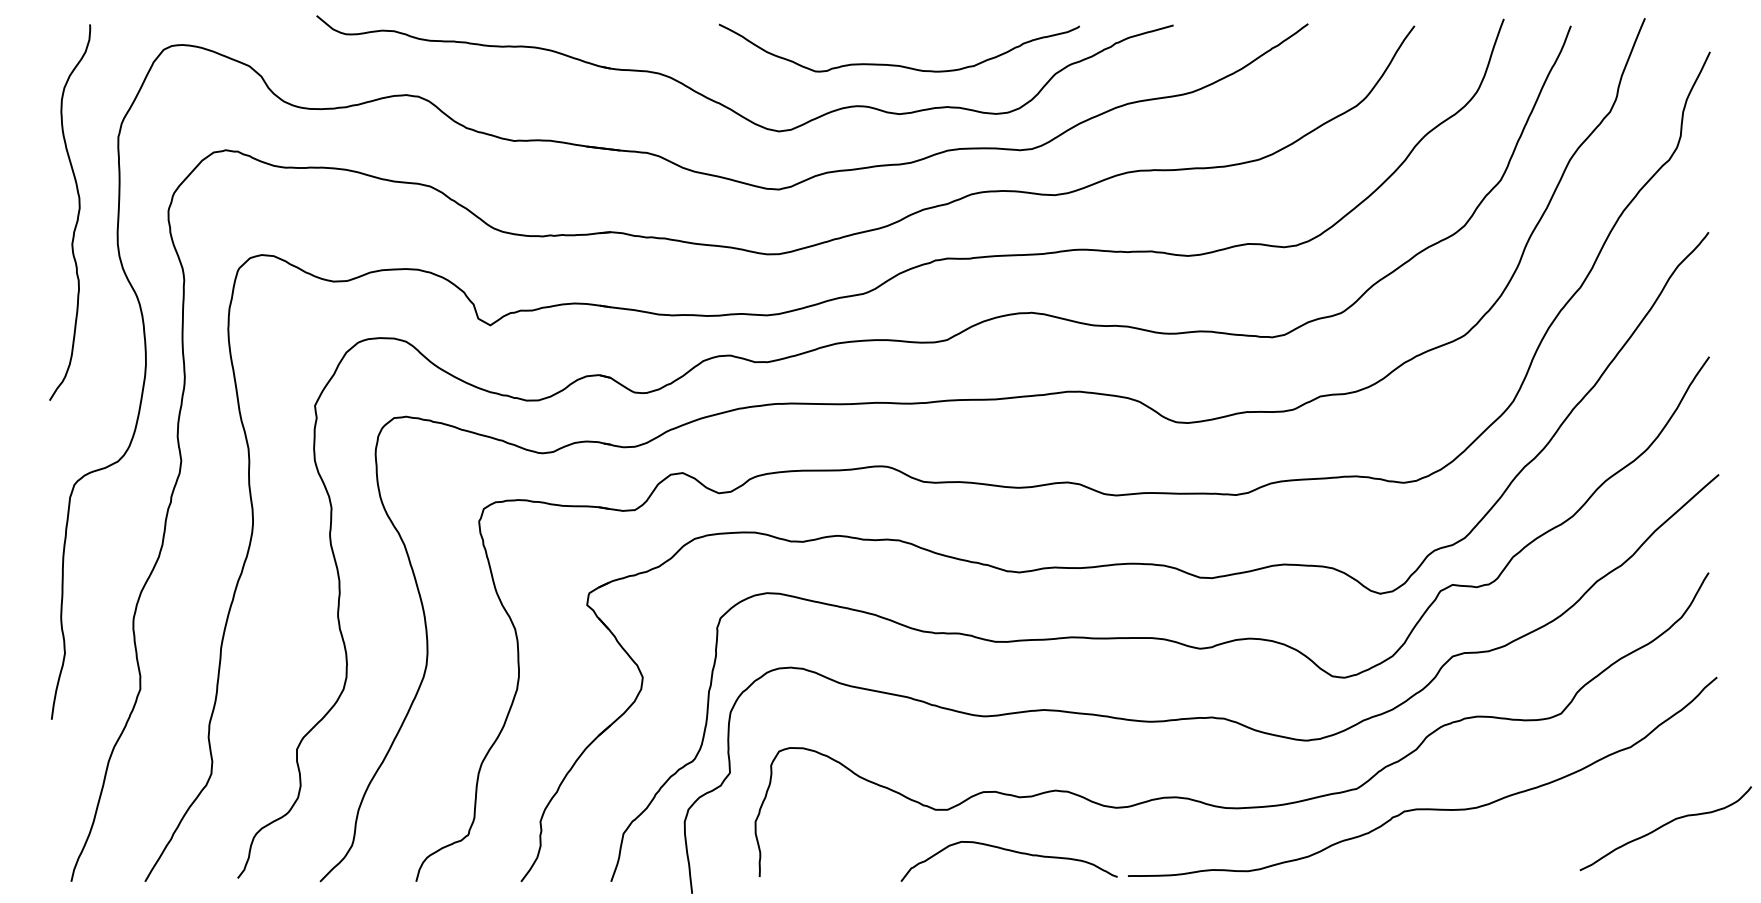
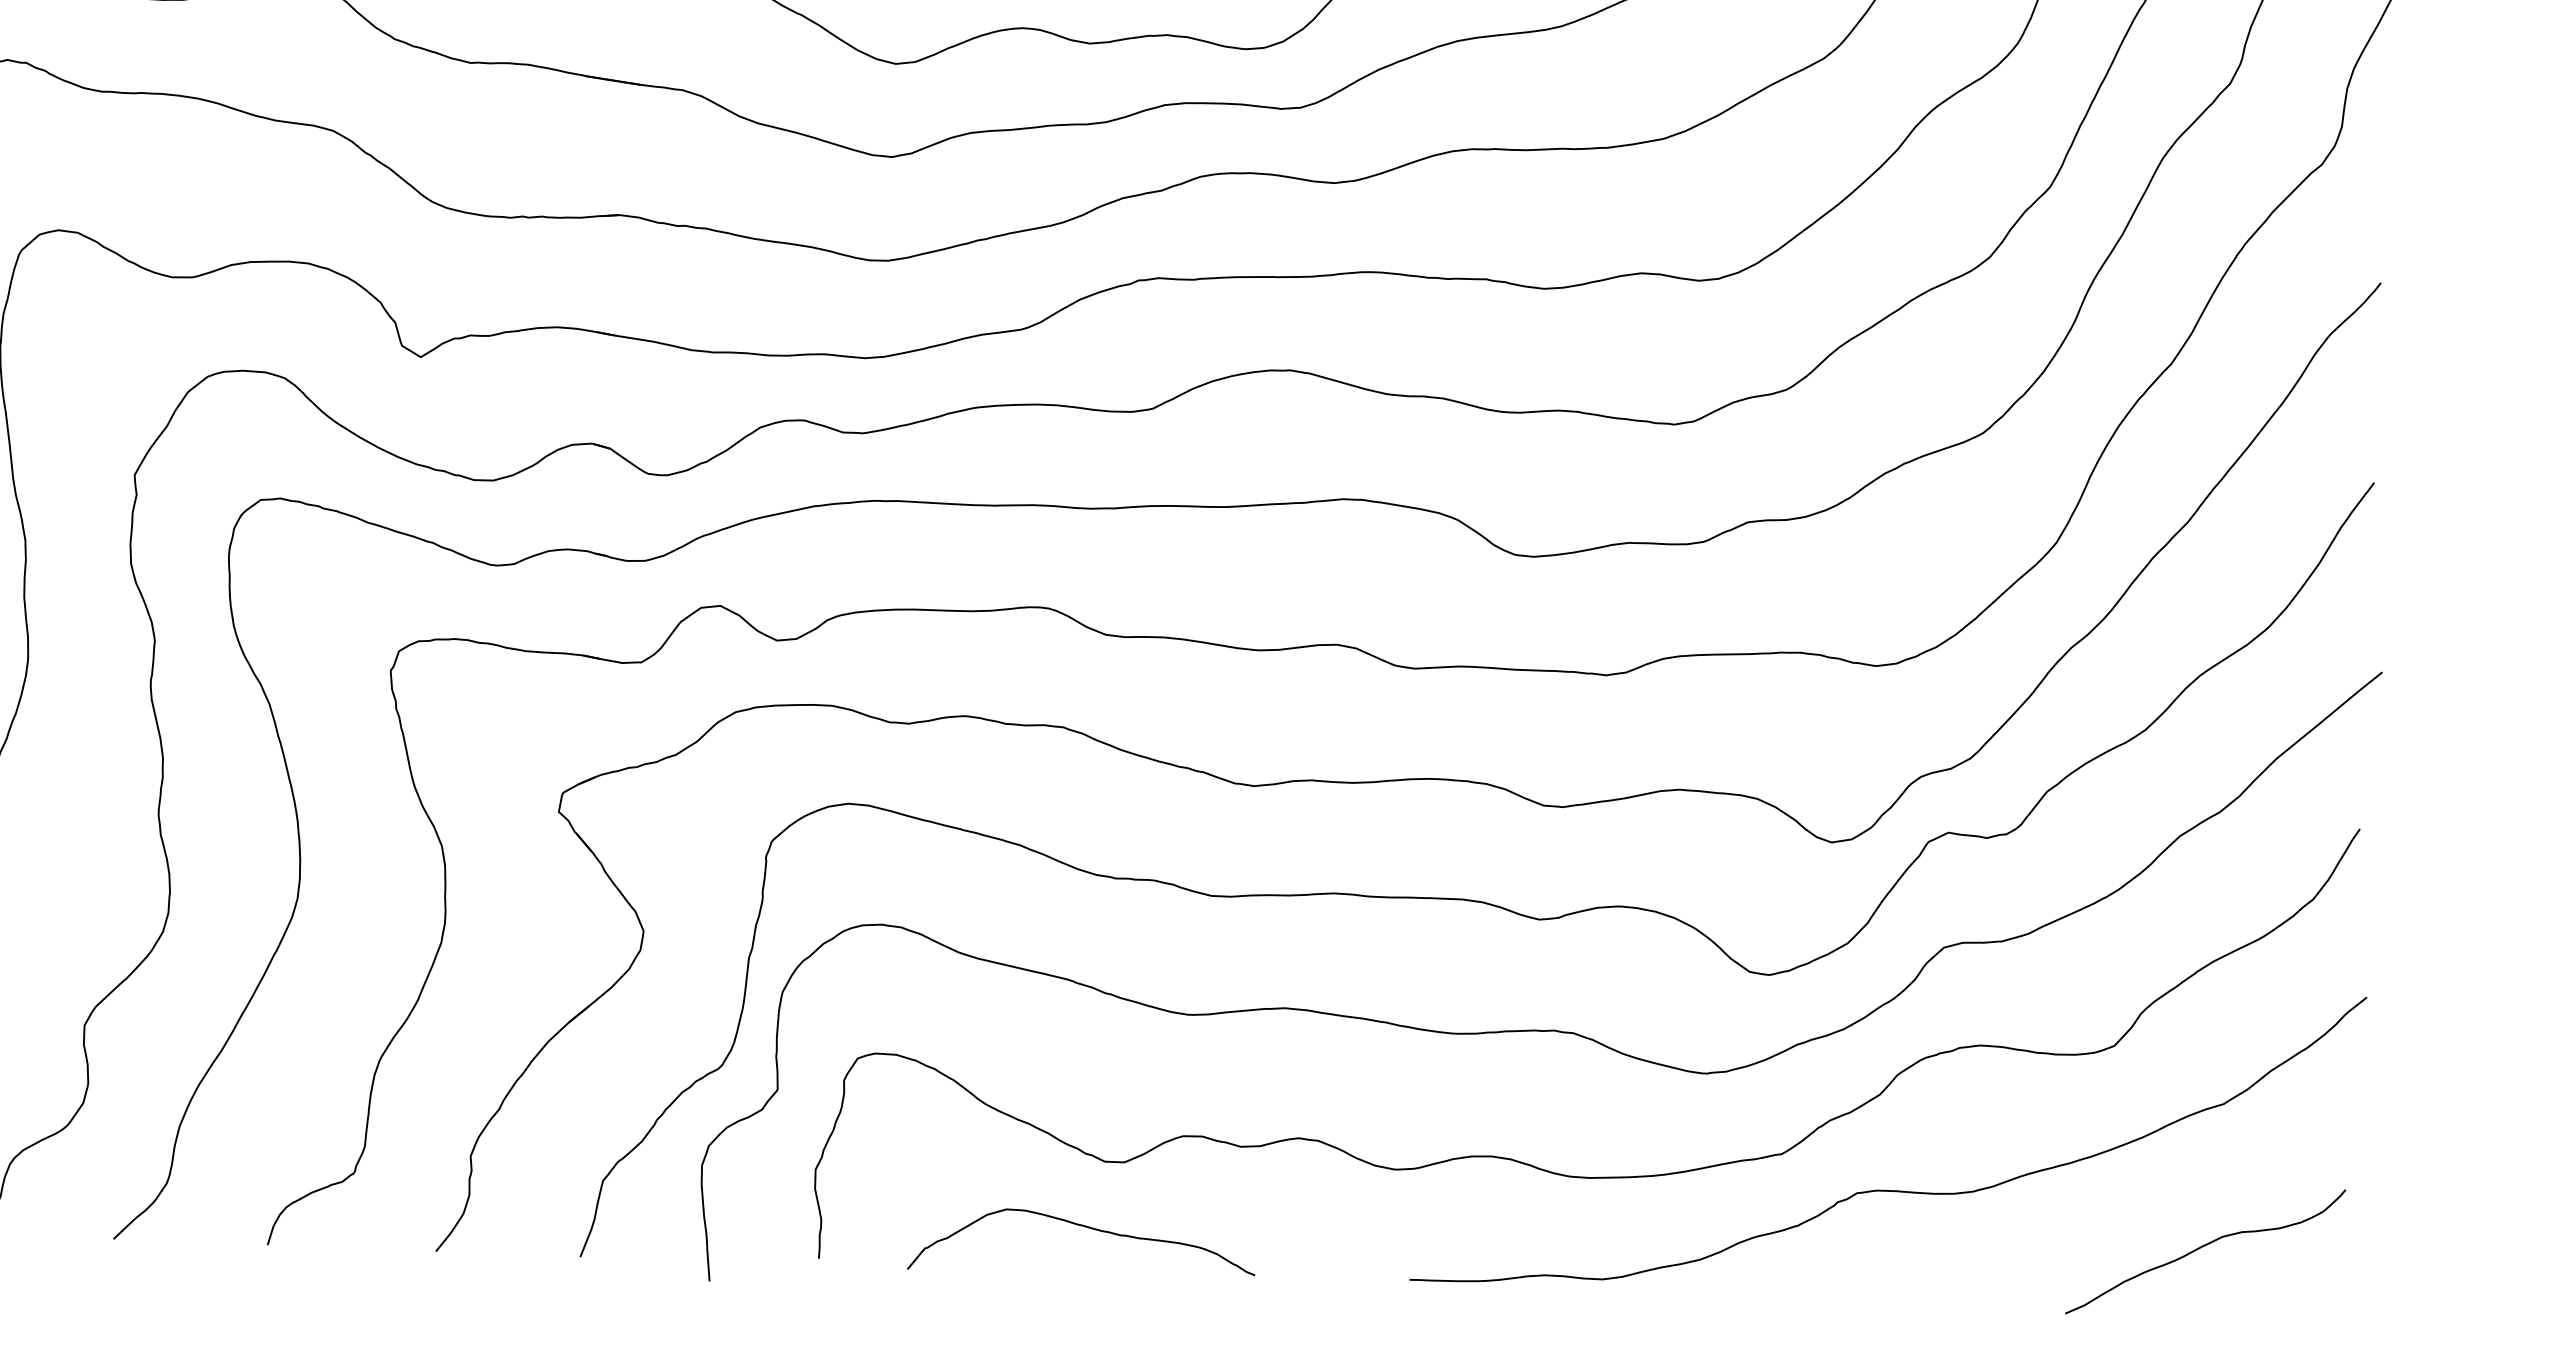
curve: (1663, 826) -> (2202, 1248), moved
curve: (1009, 851) -> (1083, 1227), moved

